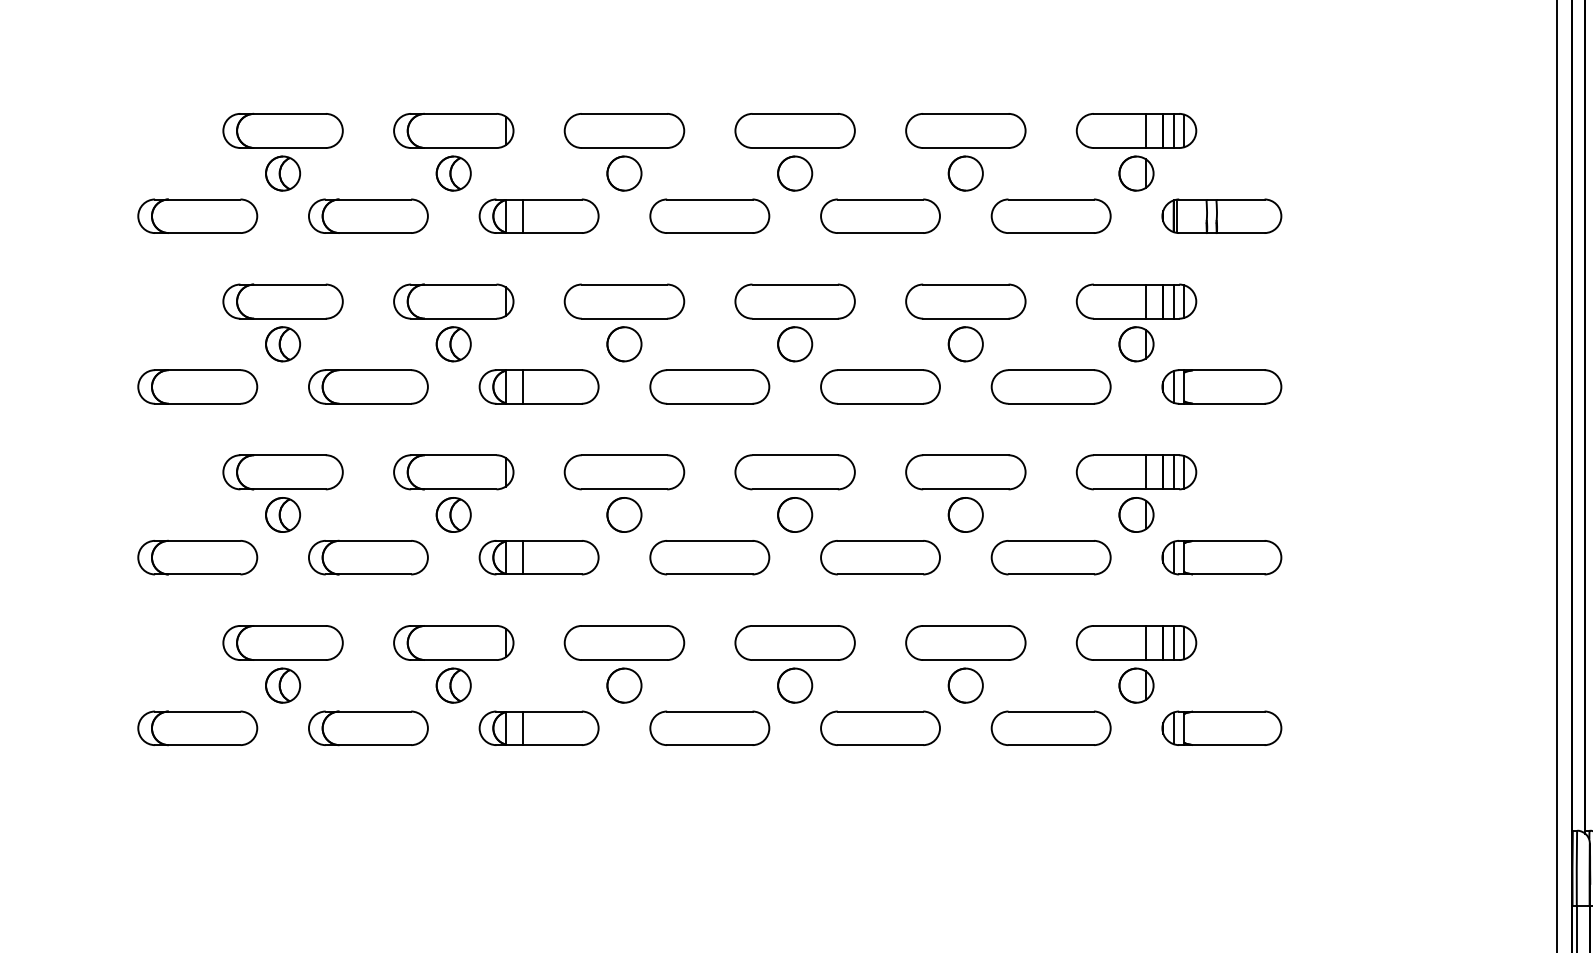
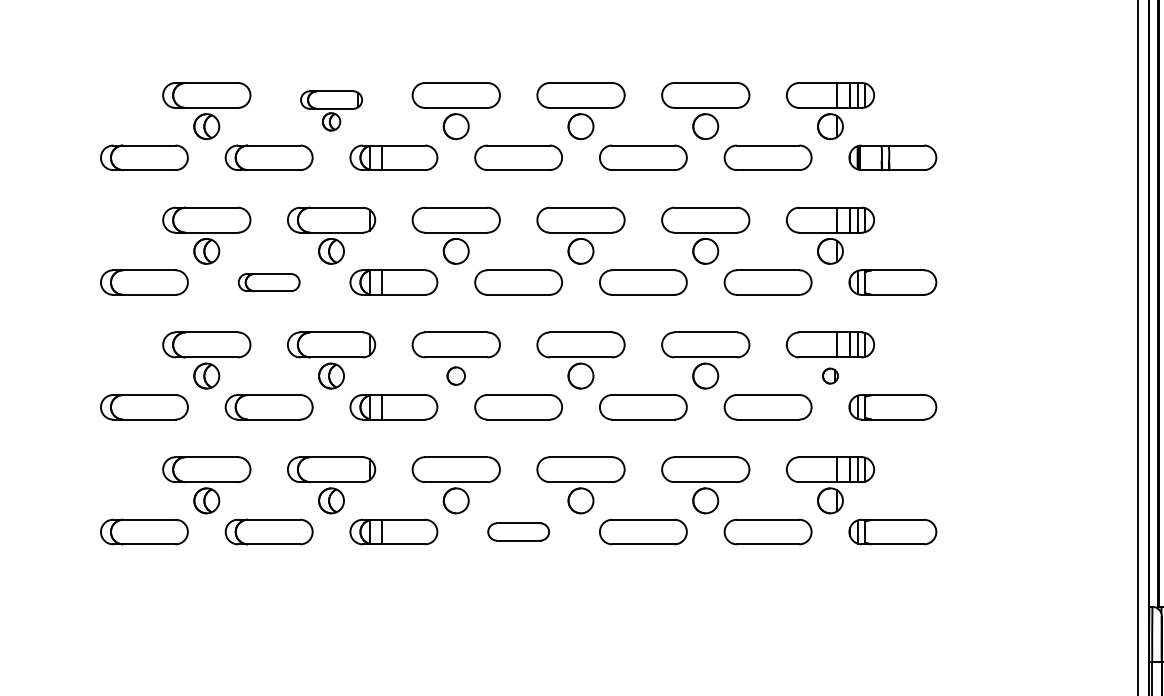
part: (453, 151) -> (331, 110), size x0.7
part: (368, 386) -> (269, 282), size x0.7
circle: (624, 514) -> (456, 375), size x0.7
part: (1136, 514) -> (830, 375), size x0.6
part: (709, 727) -> (518, 531), size x0.7

